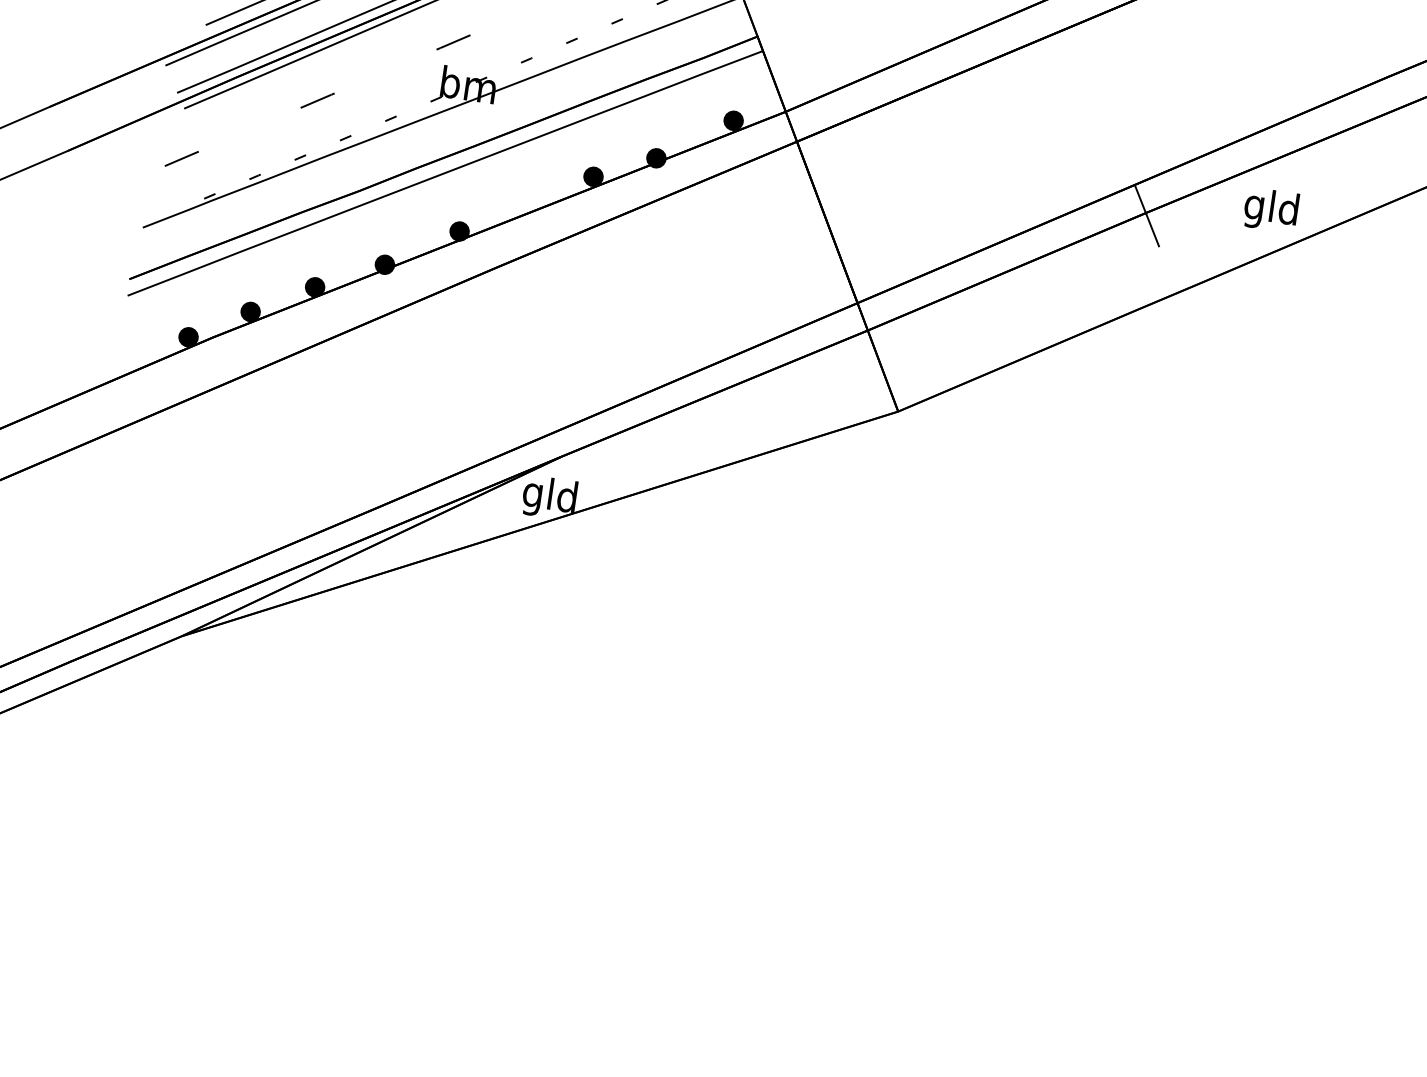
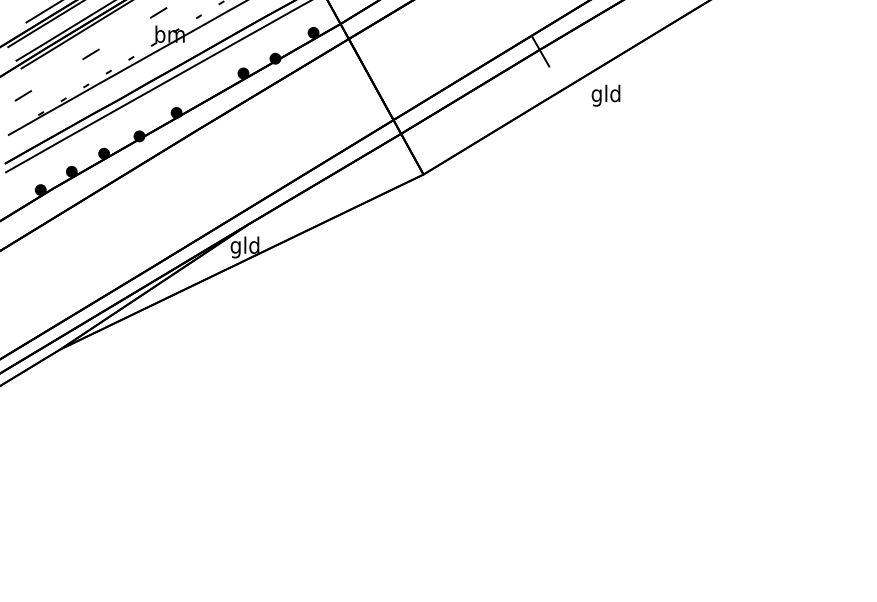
text: (1270, 209) -> (605, 95), moved

